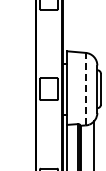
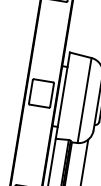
line: (85, 88) -> (84, 99), dashed -> solid

